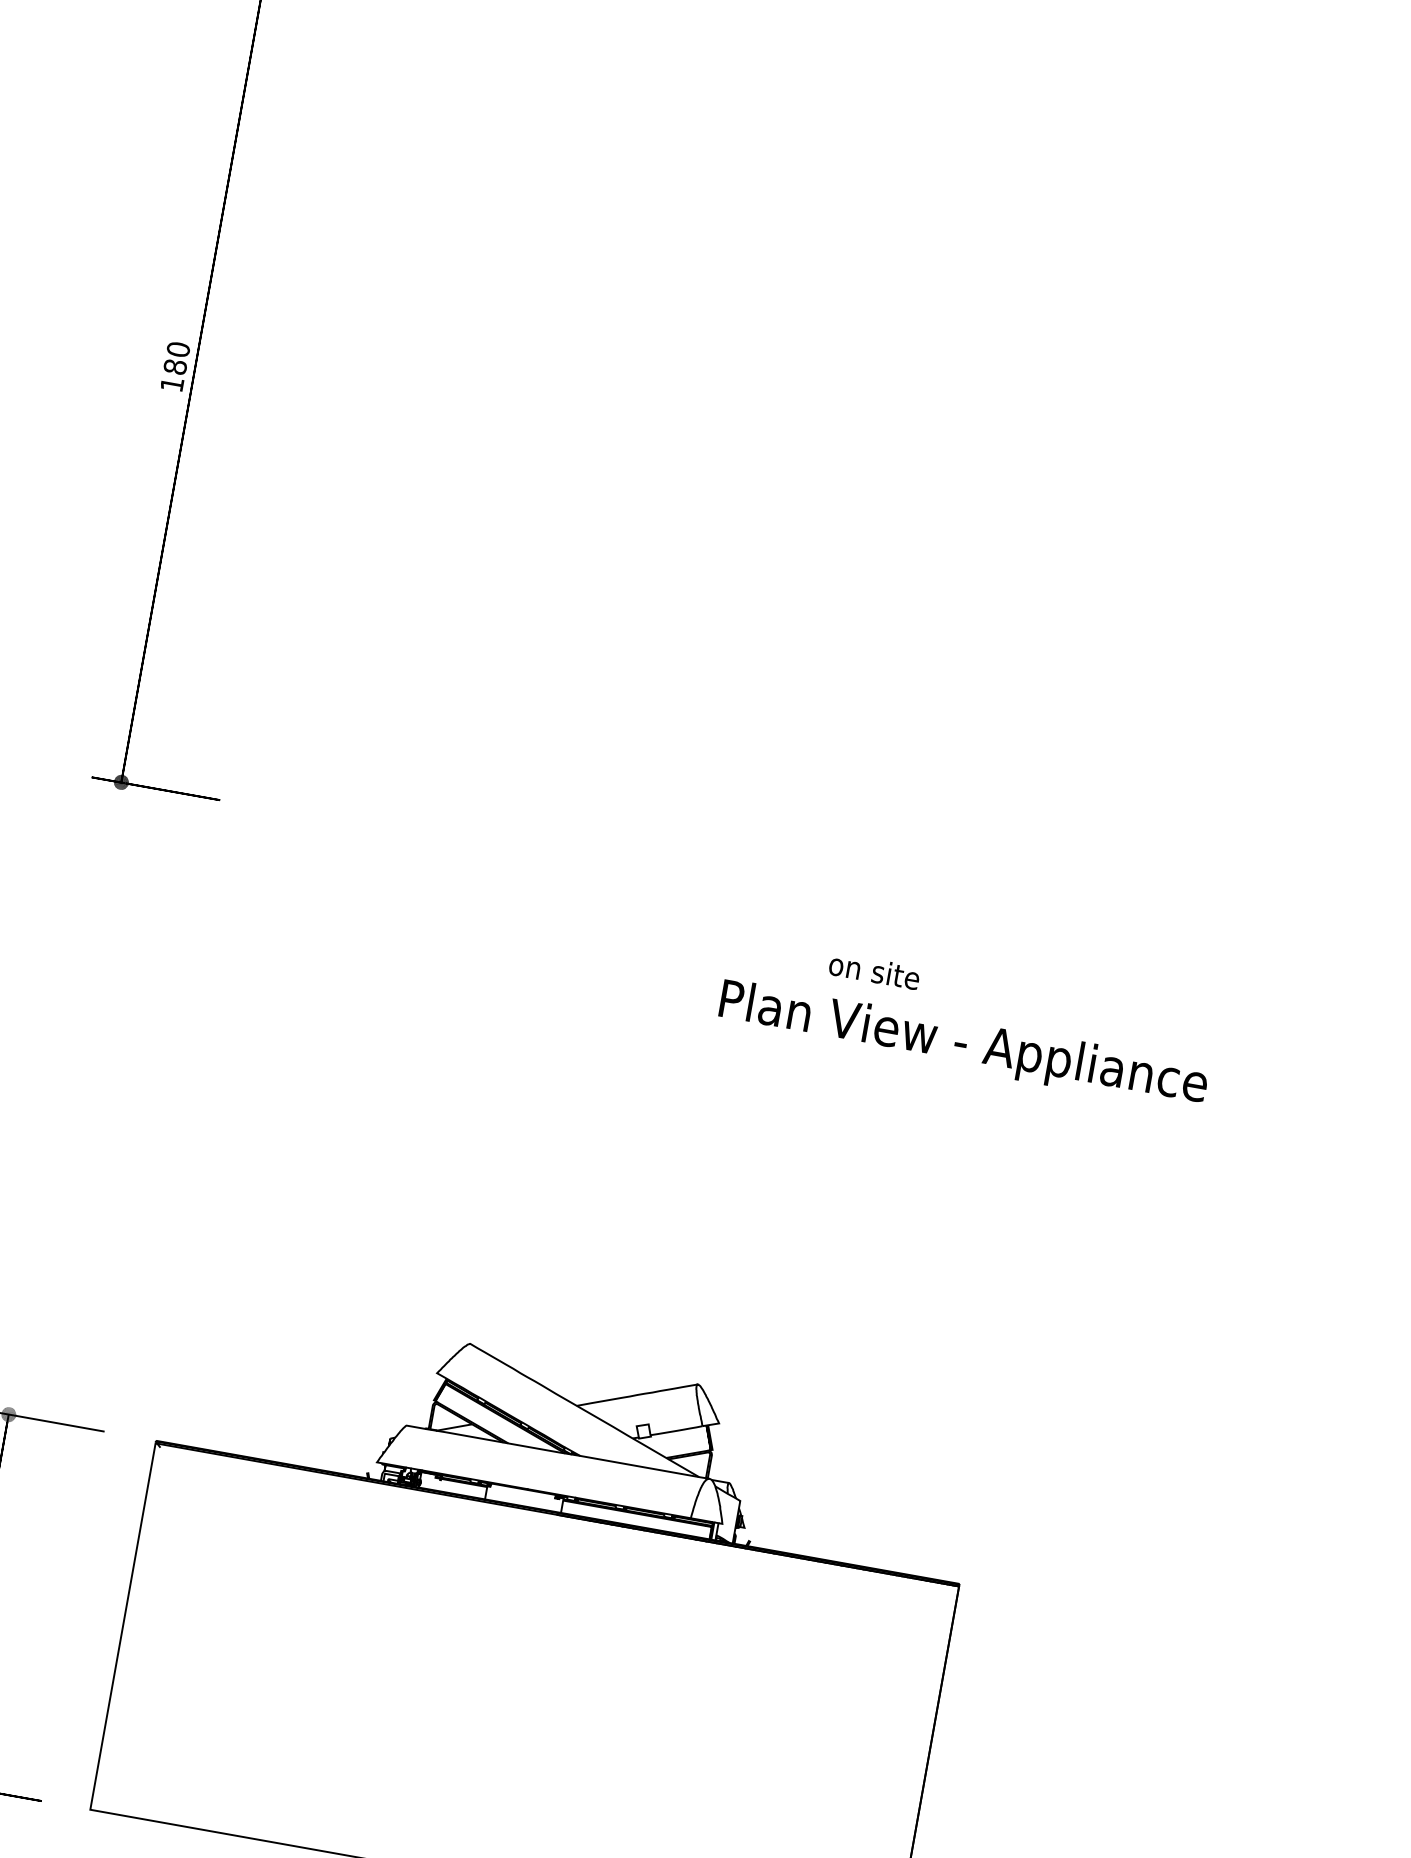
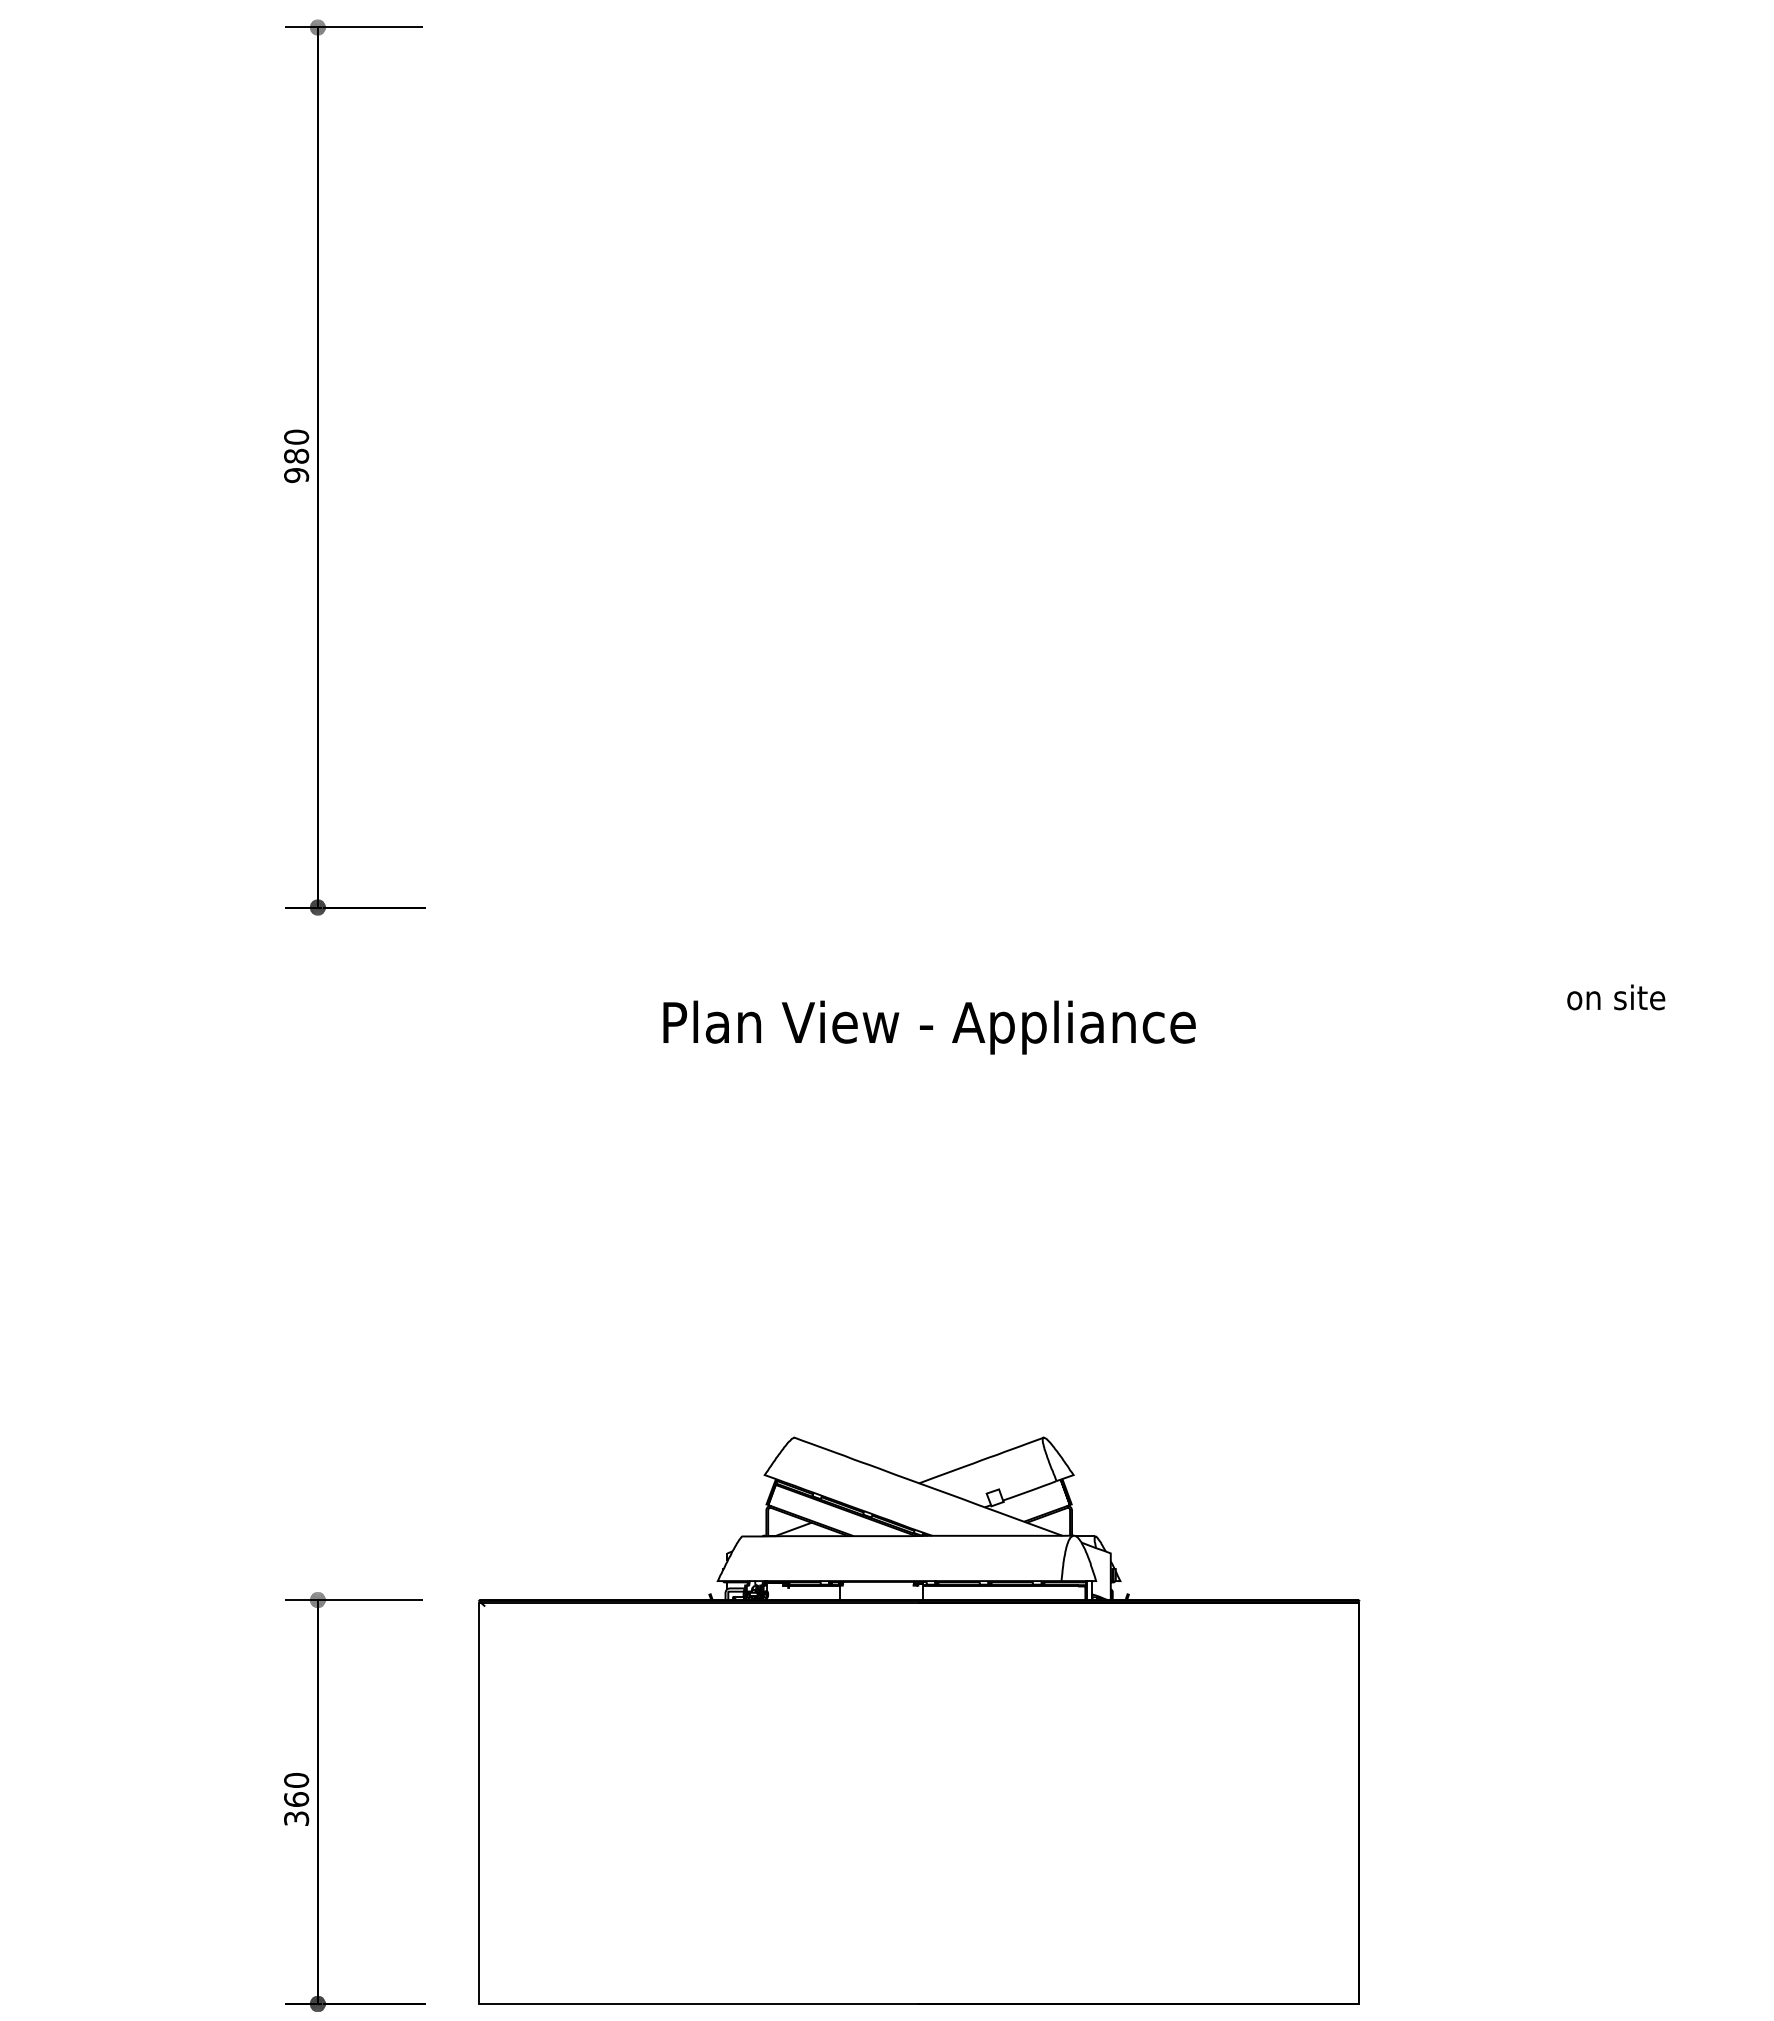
text: (172, 384) -> (296, 475), 180 -> 980
text: (874, 971) -> (1616, 997), moved
text: (963, 1045) -> (929, 1027), moved

